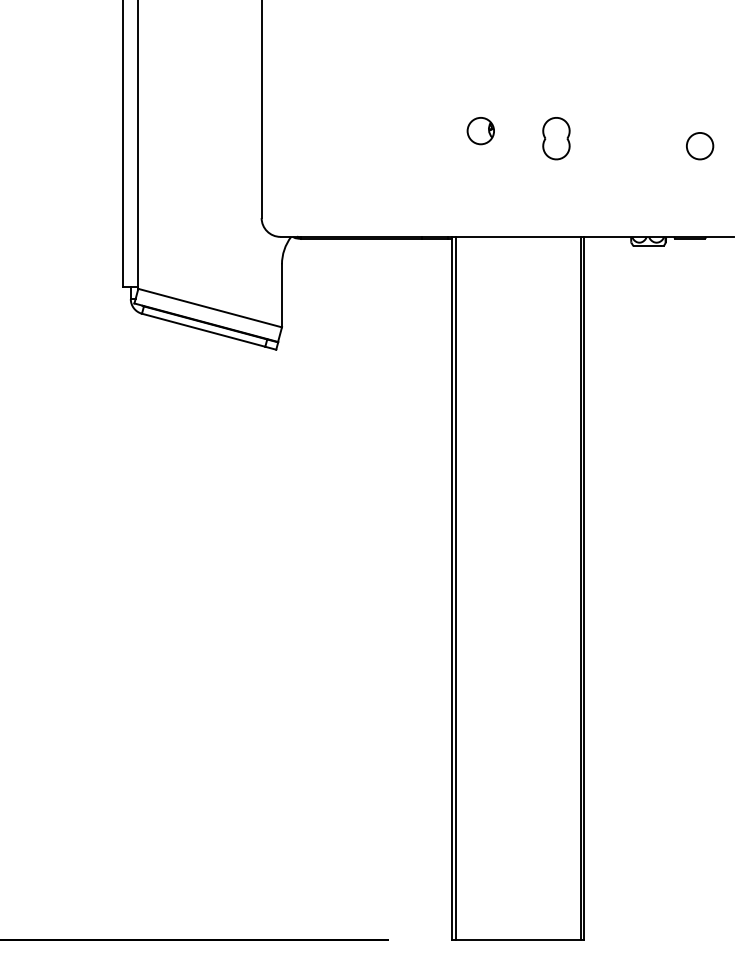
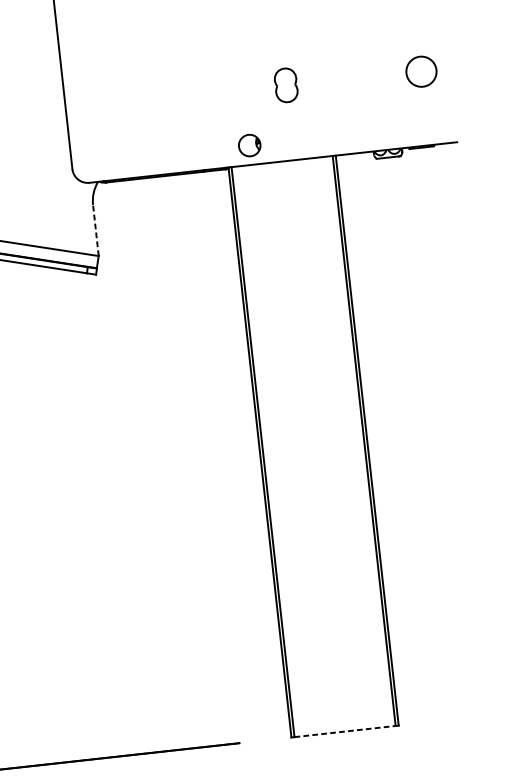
part: (480, 131) -> (249, 145), moved
part: (556, 138) -> (286, 85), moved
circle: (699, 145) -> (420, 71), size x1.4
line: (281, 295) -> (95, 230), solid -> dashed
line: (518, 939) -> (345, 731), solid -> dashed

